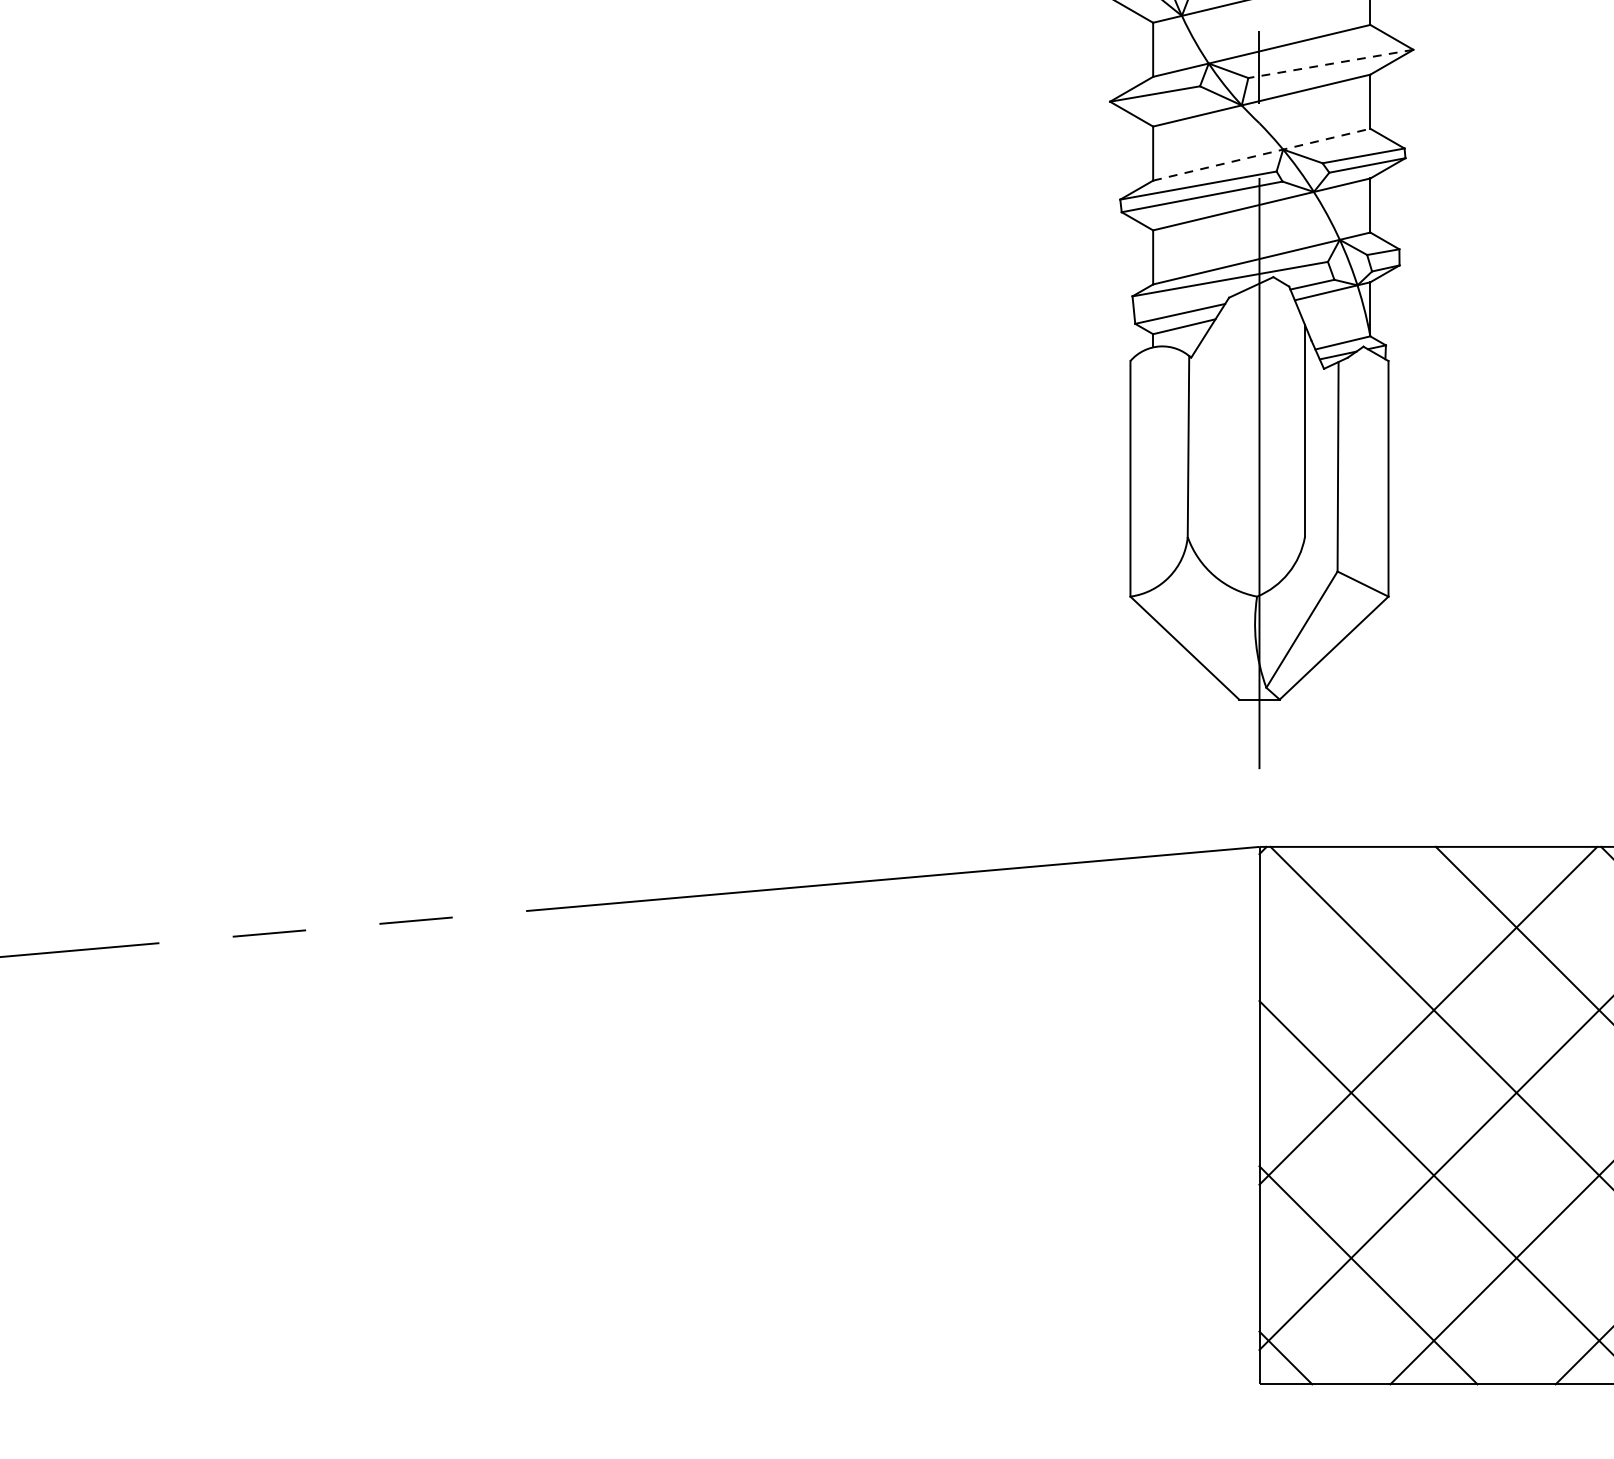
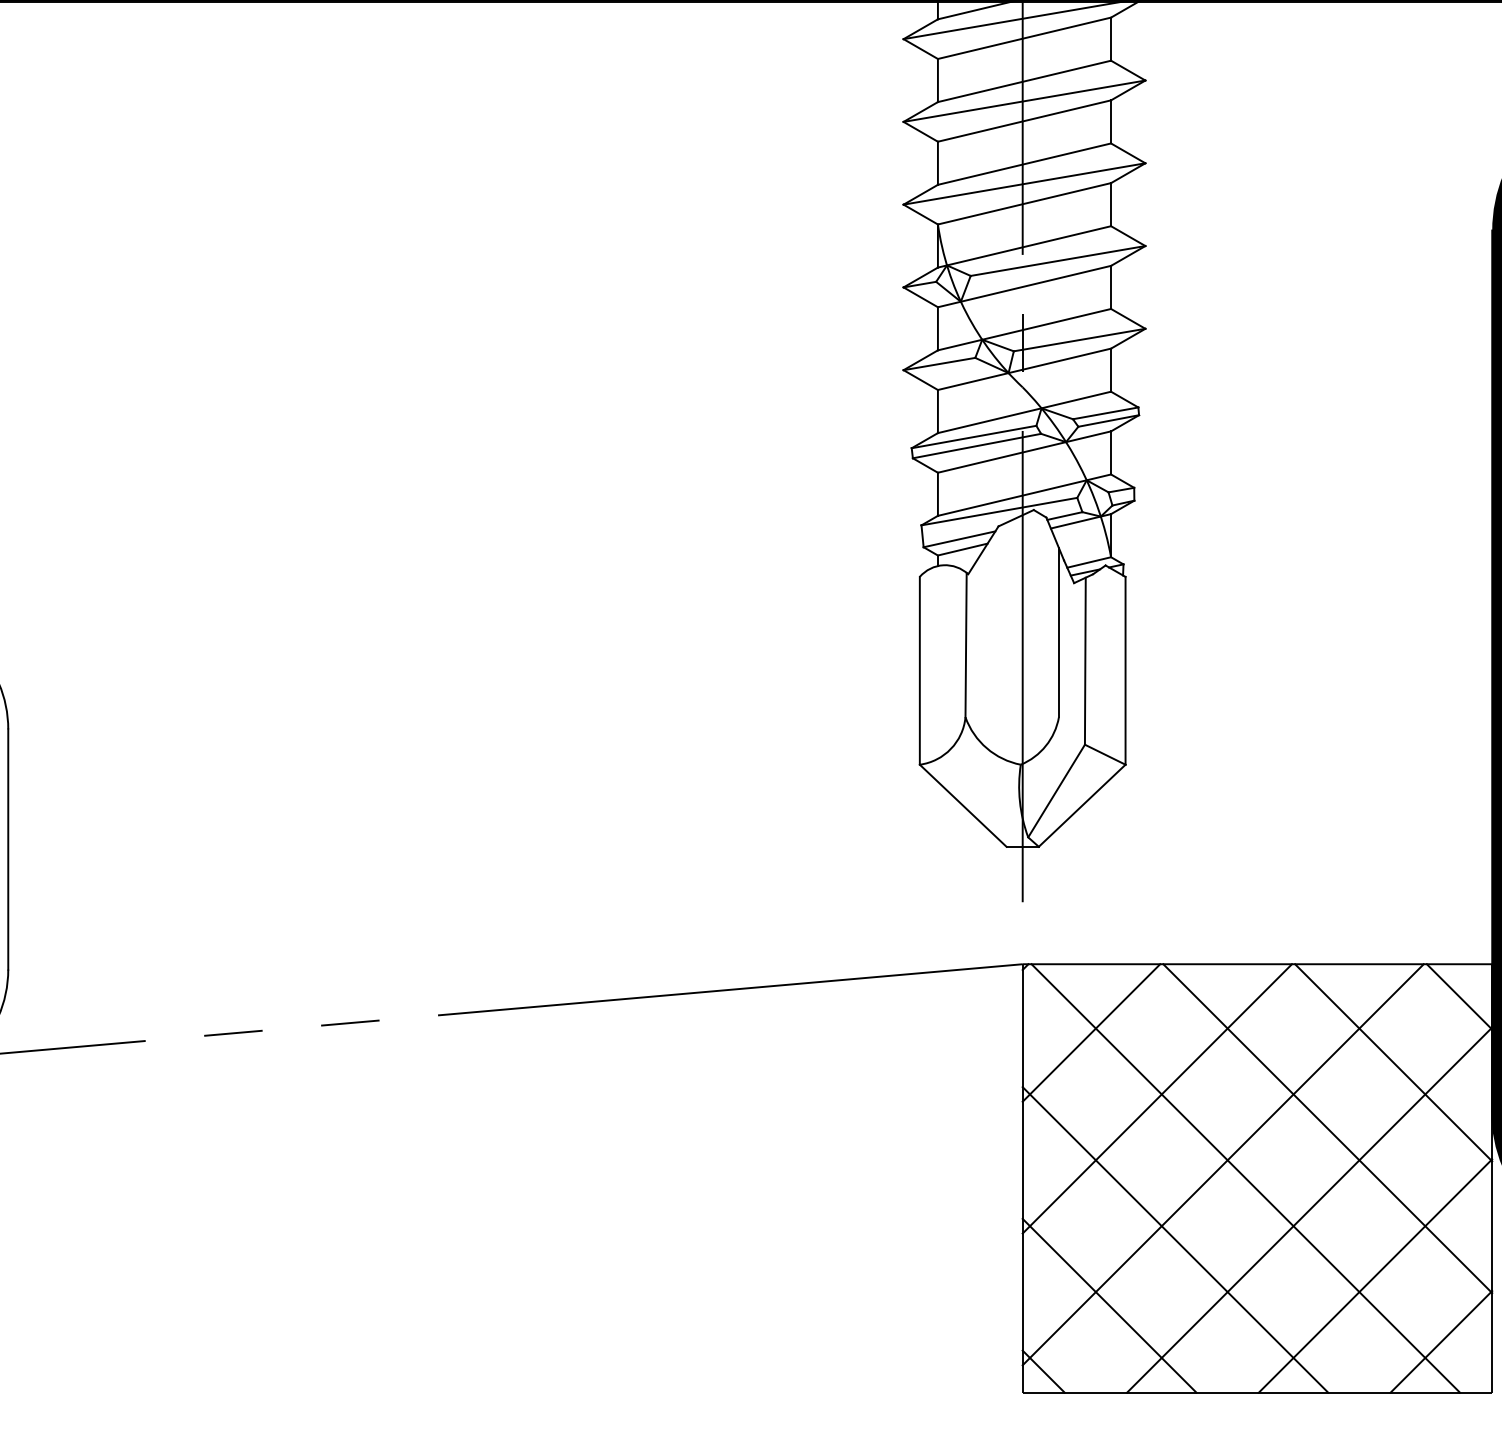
line: (1330, 64) -> (1079, 340), dashed -> solid
line: (1261, 154) -> (1024, 412), dashed -> solid
line: (1345, 932) -> (1091, 1032), added

